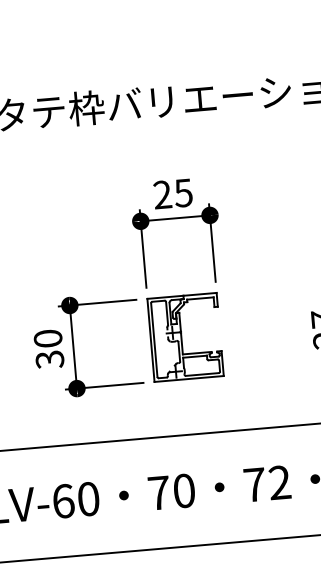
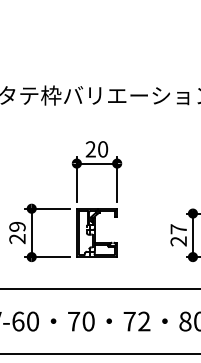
text: (182, 193) -> (102, 149), 25 -> 20
text: (48, 348) -> (17, 232), 30 -> 29

